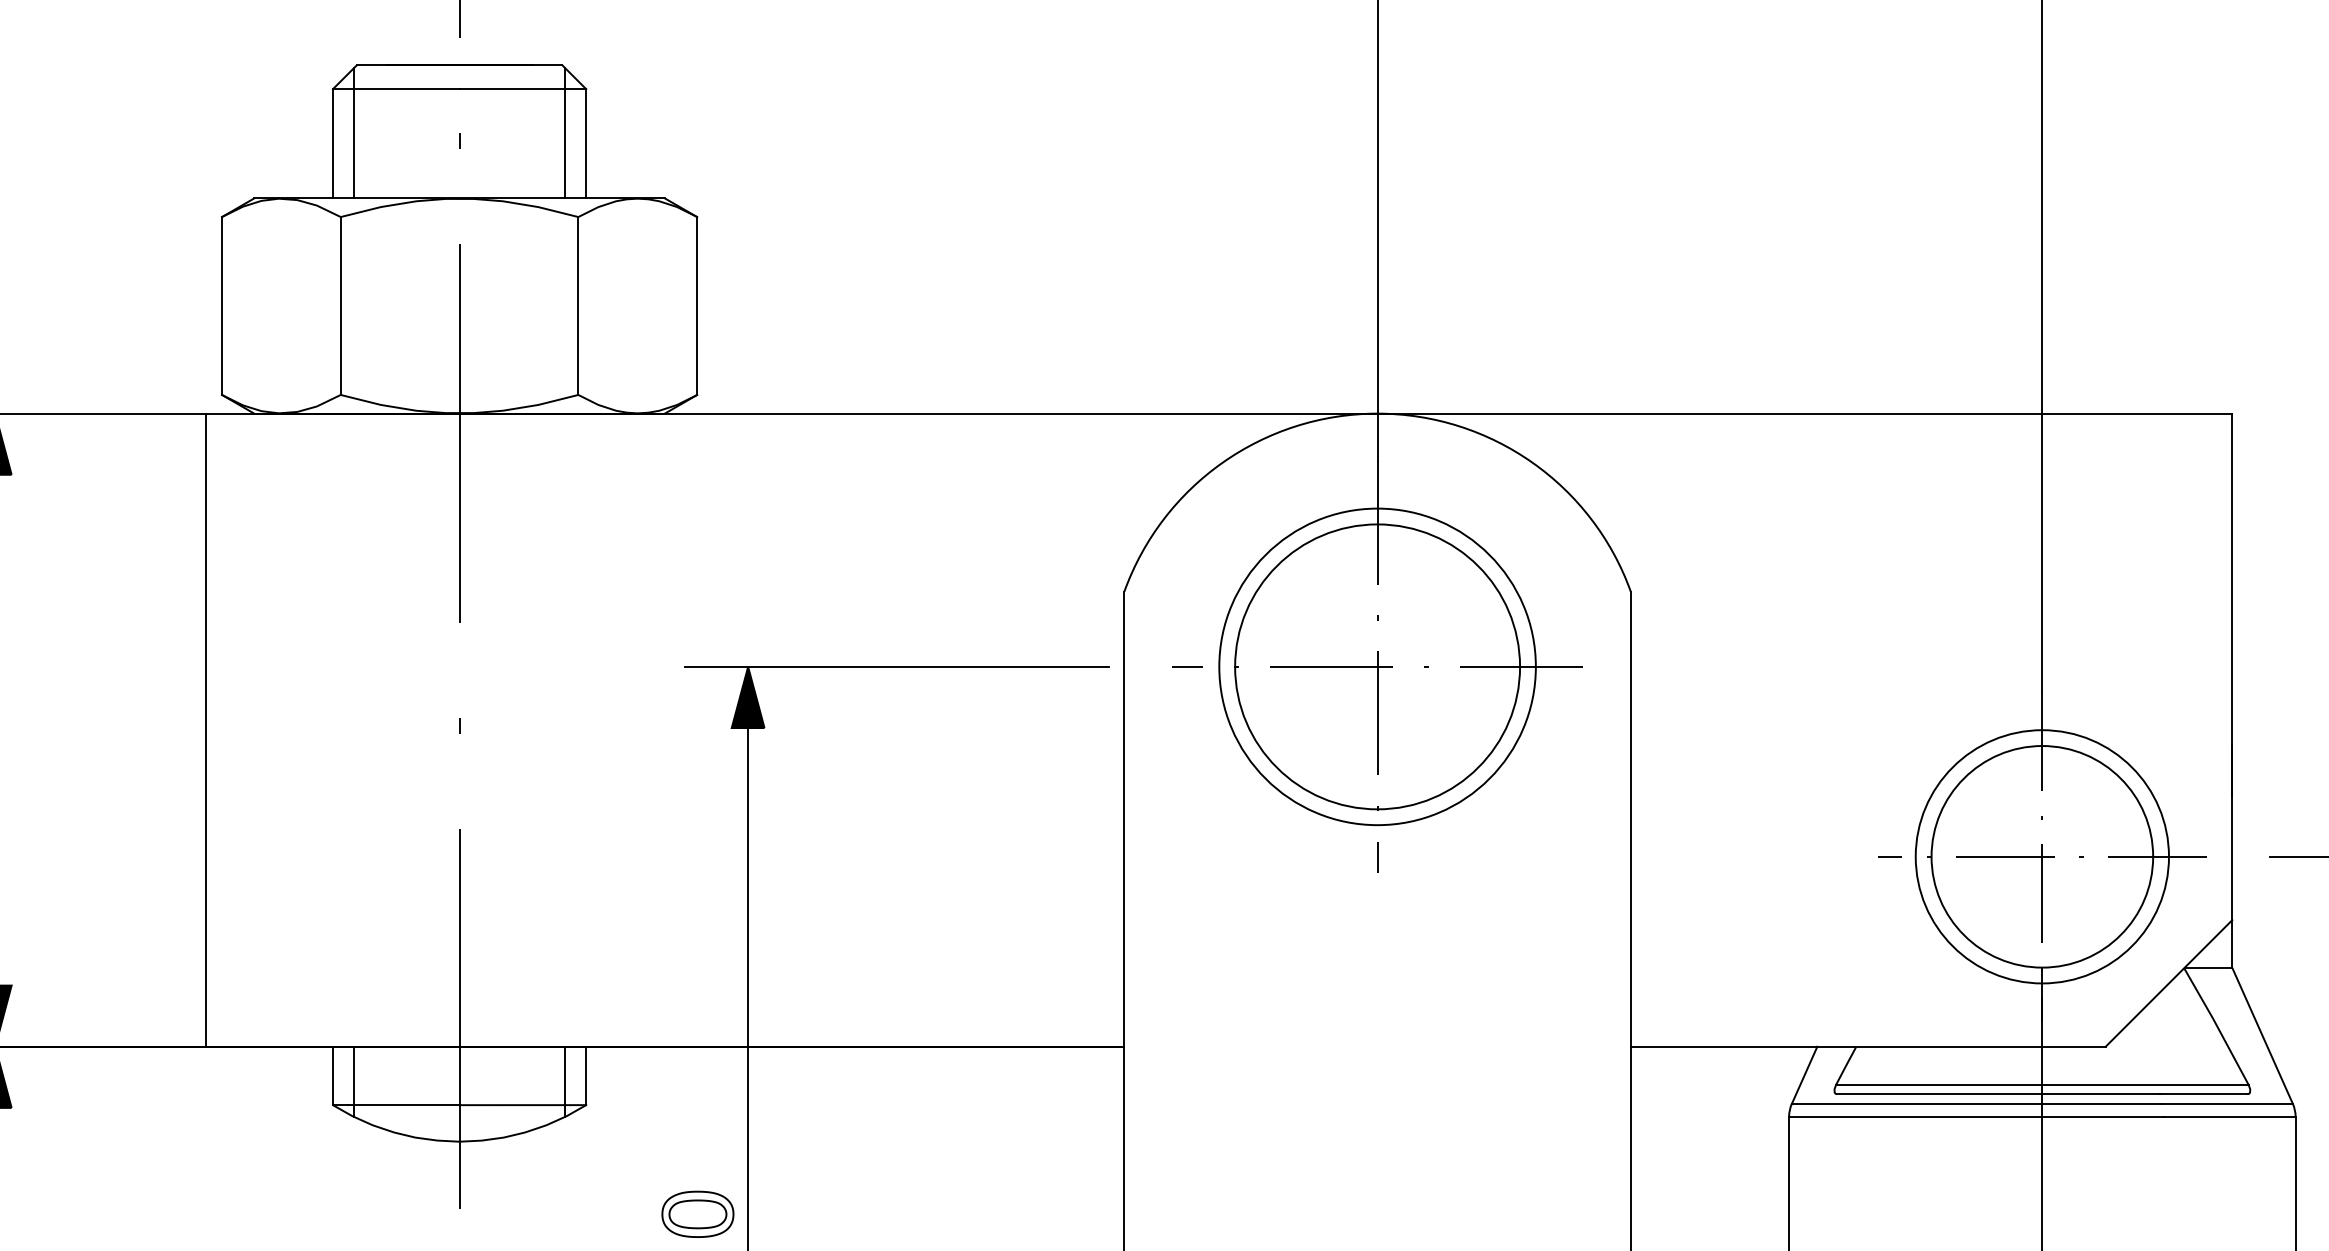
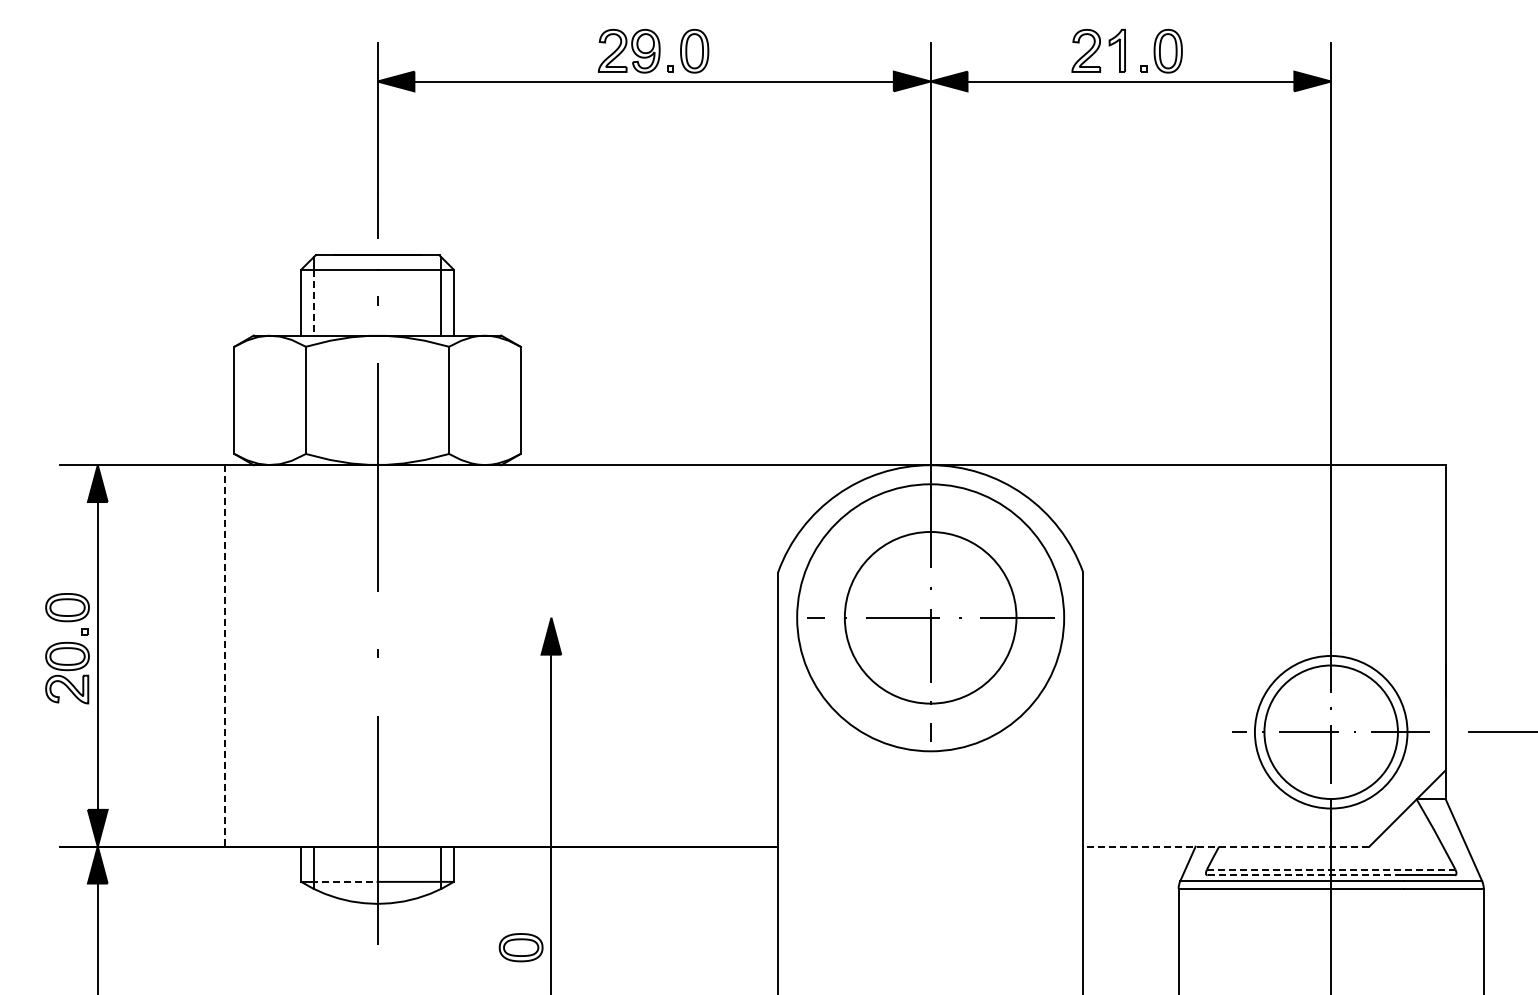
line: (354, 143) -> (314, 302), solid -> dashed
line: (895, 666) -> (640, 617), removed
circle: (1377, 666) -> (930, 617), size x1.4
line: (205, 729) -> (224, 655), solid -> dashed
line: (1866, 1046) -> (1225, 846), solid -> dashed
line: (2042, 1084) -> (1331, 869), solid -> dashed
line: (1998, 1094) -> (1304, 875), solid -> dashed
line: (404, 1104) -> (344, 881), solid -> dashed

